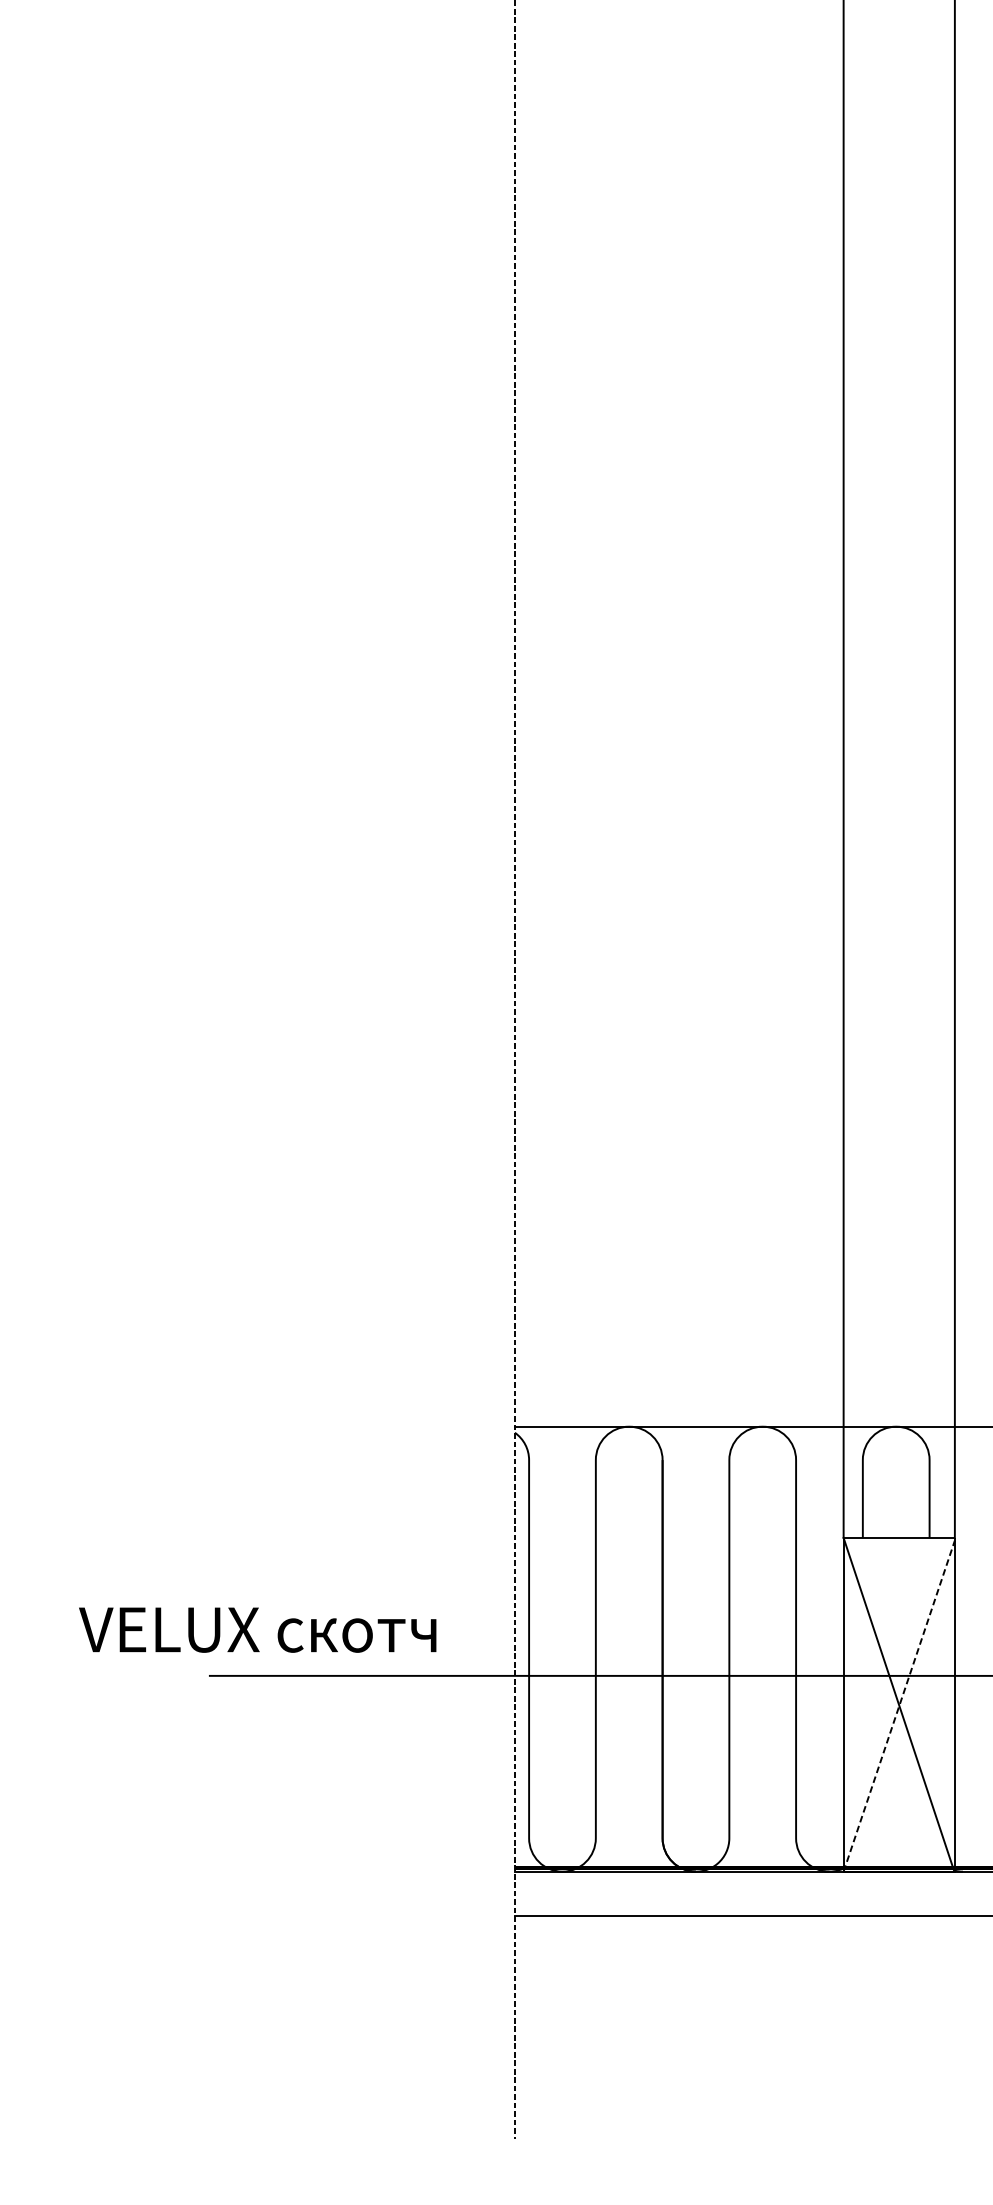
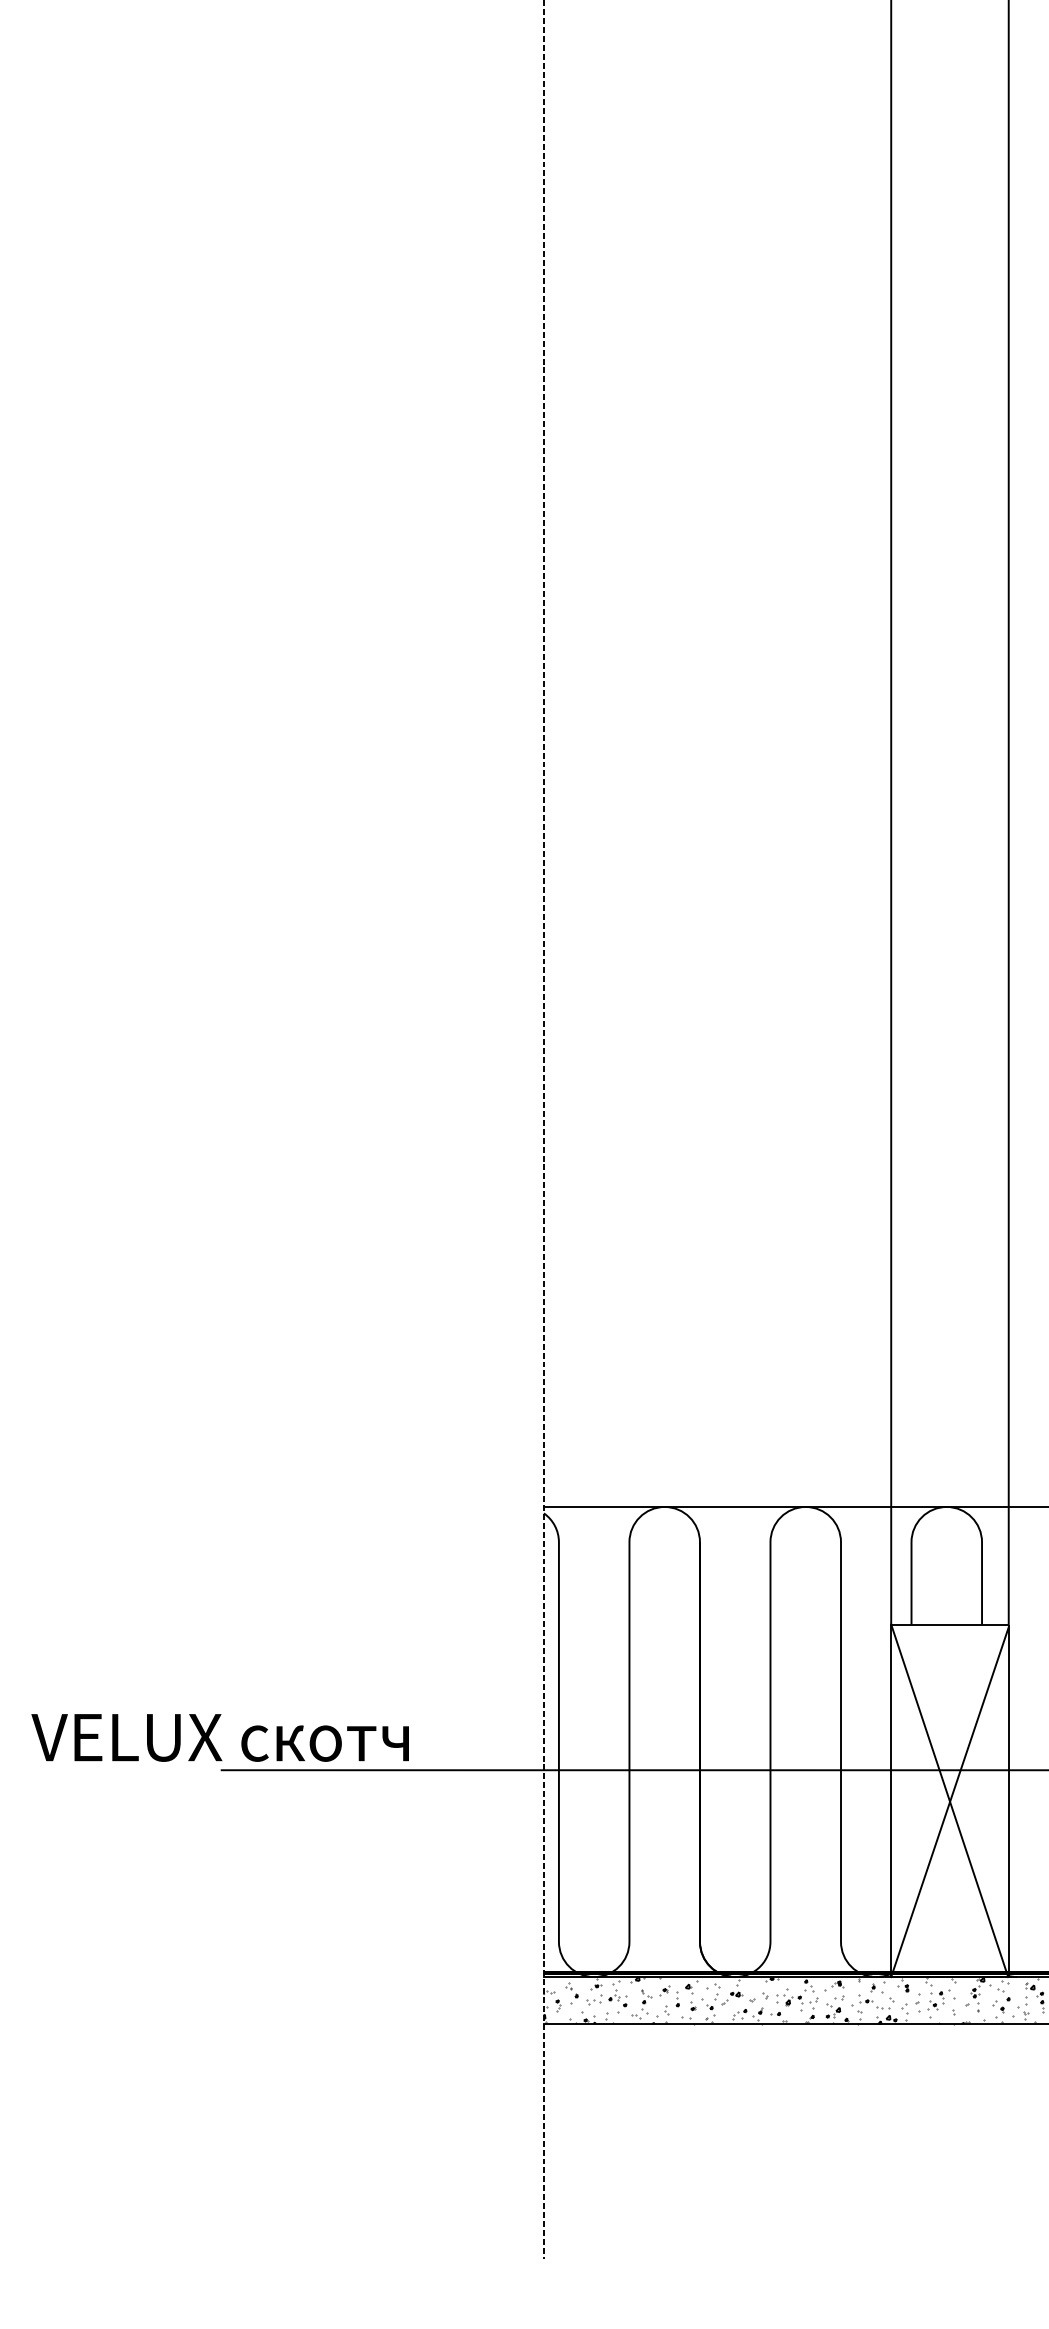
text: (257, 1629) -> (219, 1737), moved
line: (899, 1705) -> (950, 1801), dashed -> solid
hatch: (751, 1893) -> (793, 2000), added

